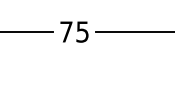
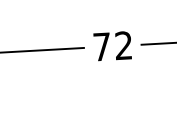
text: (82, 31) -> (123, 45), 75 -> 72

